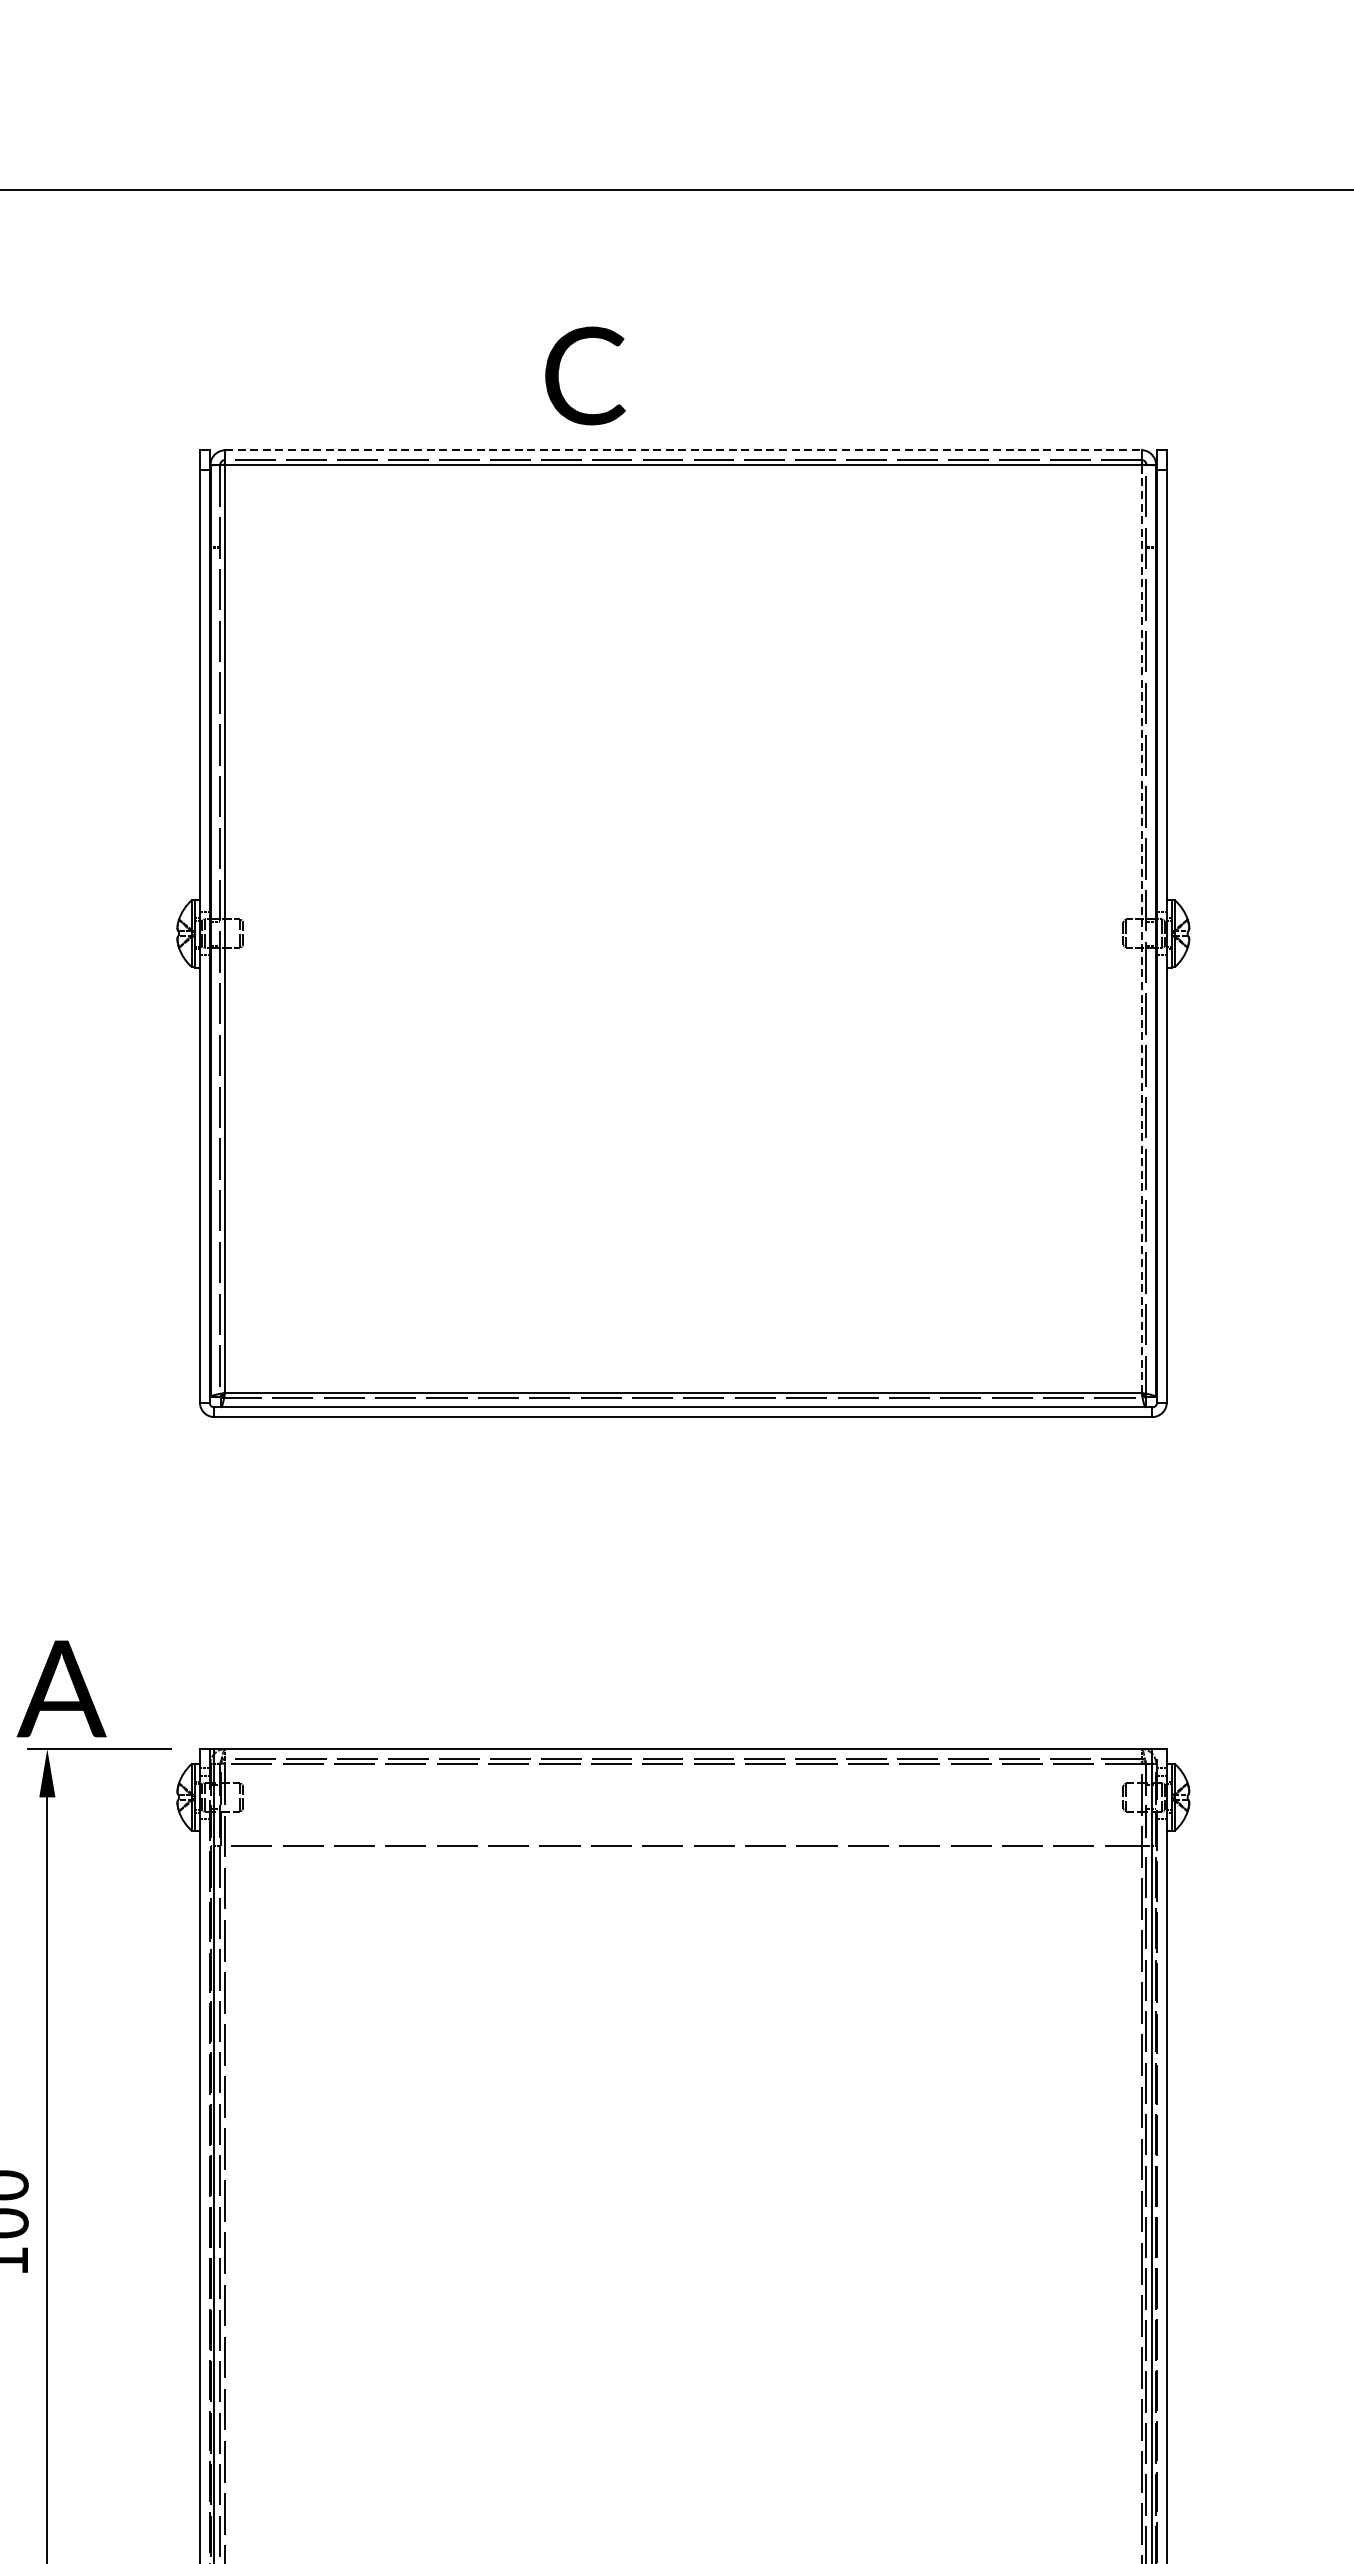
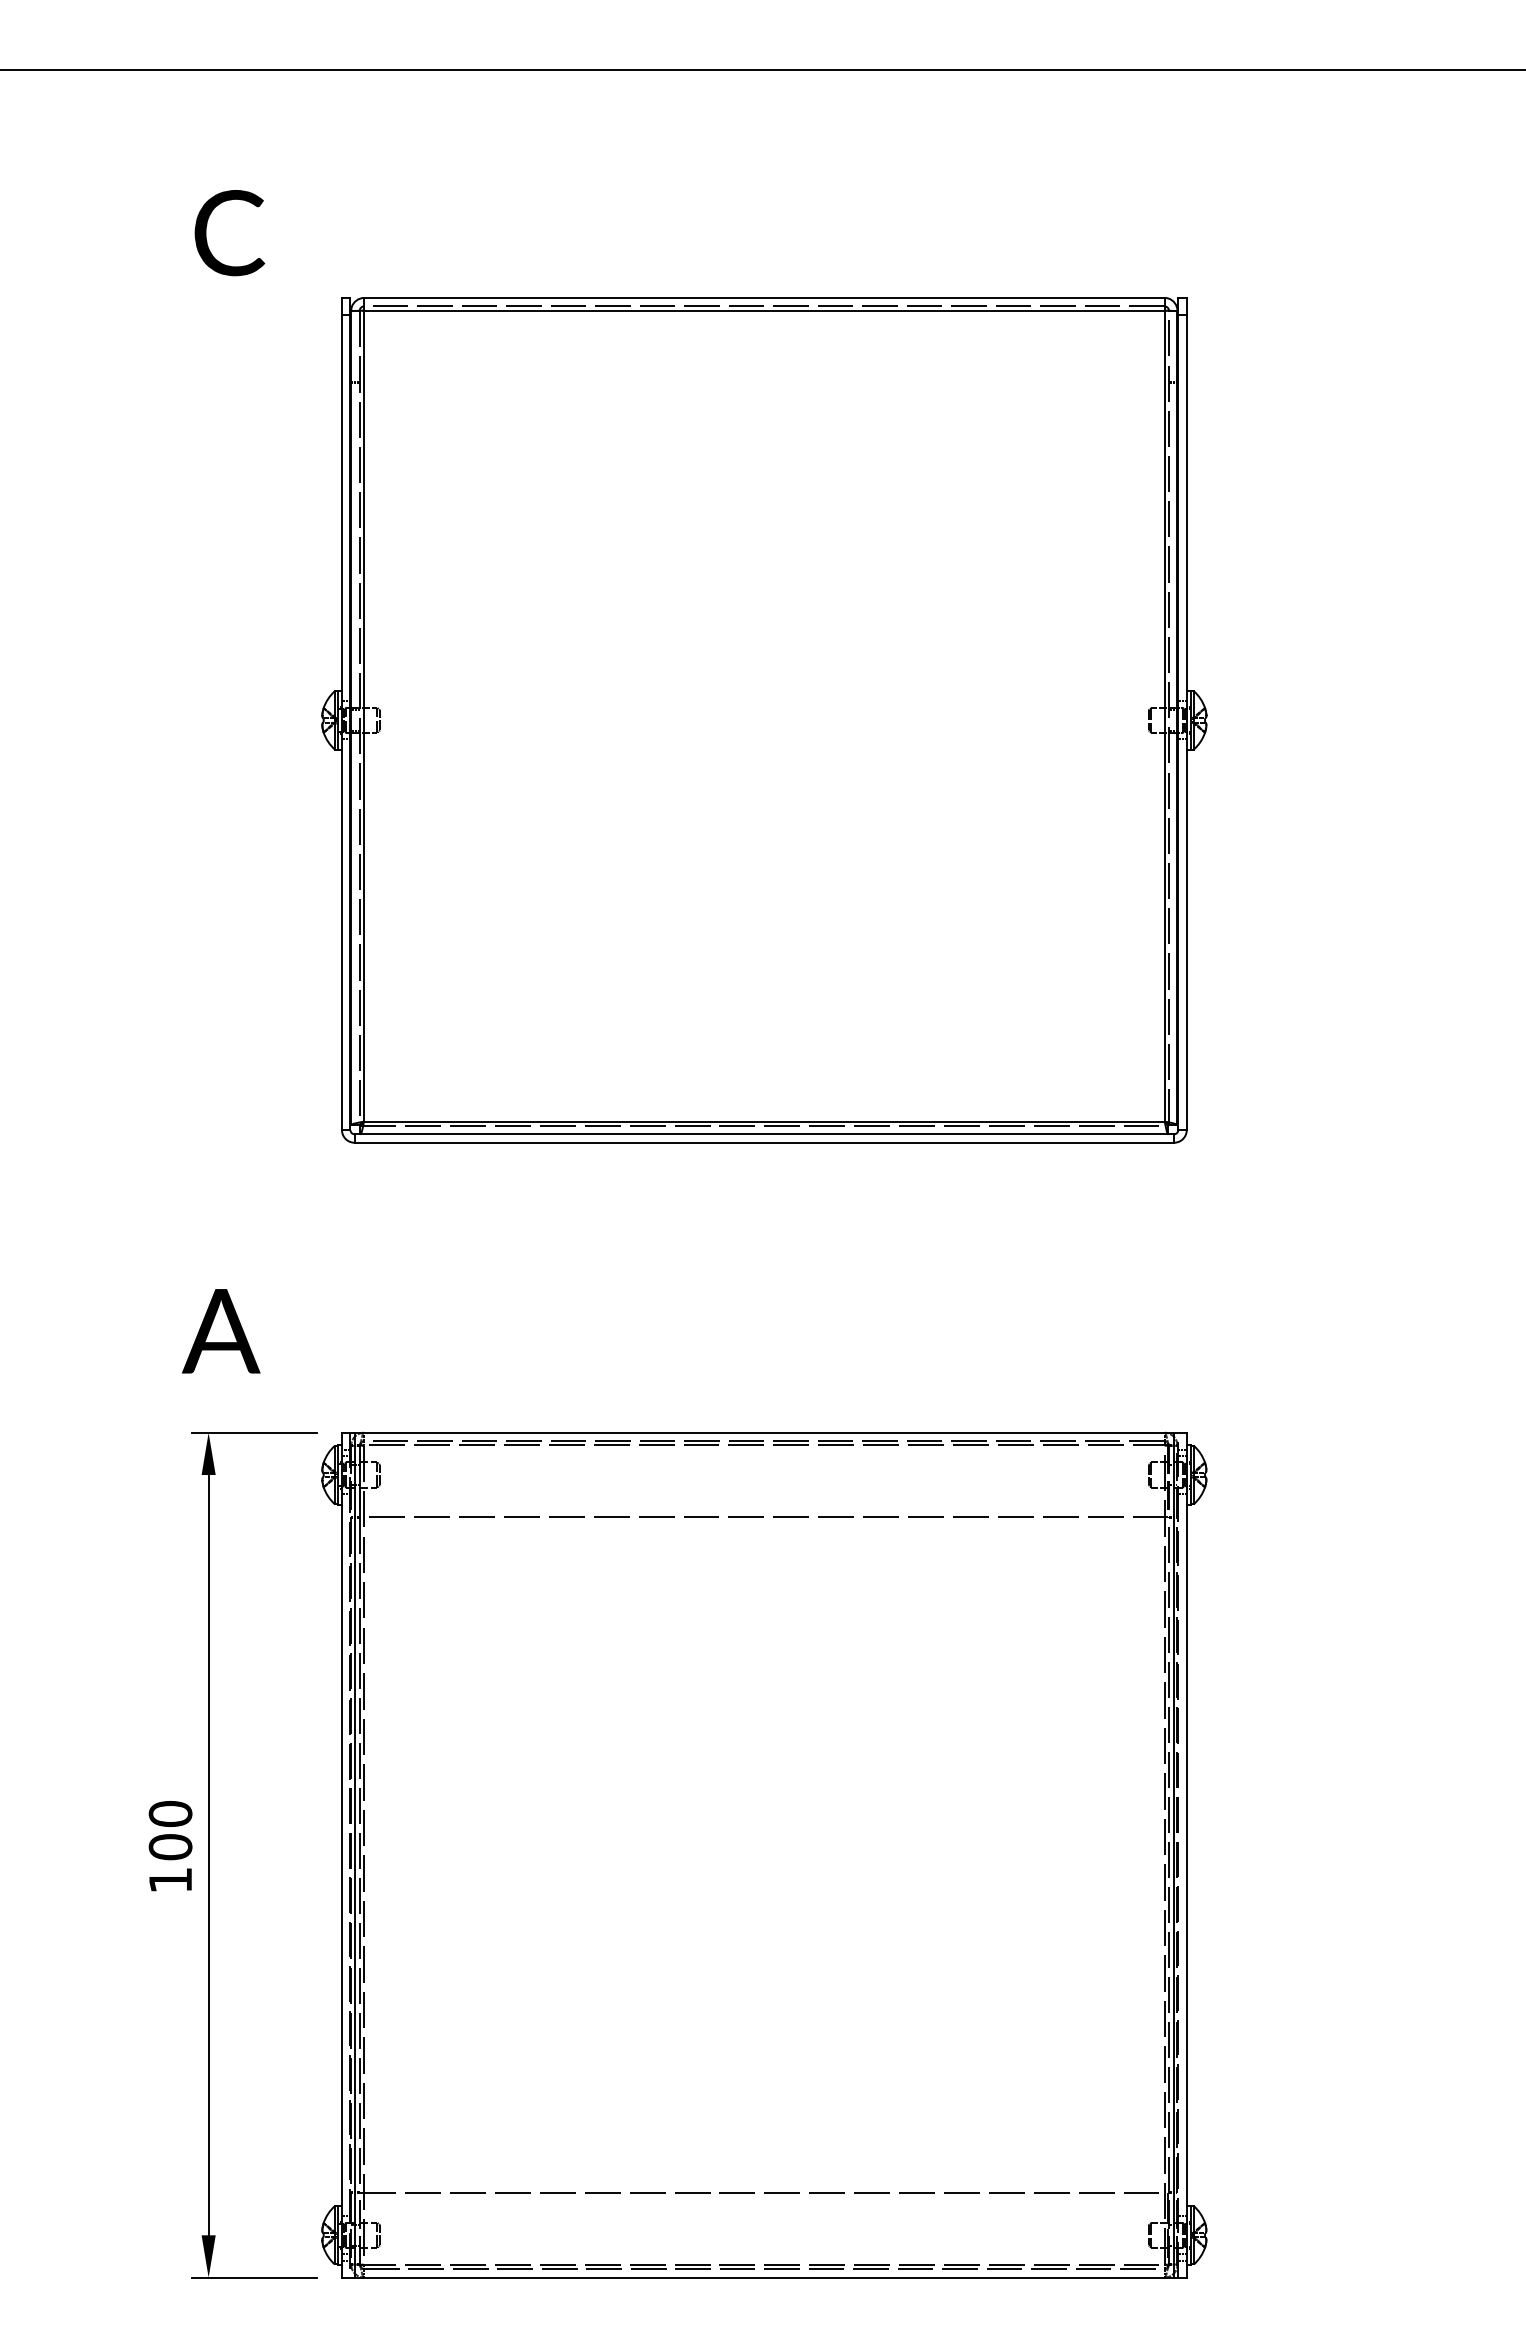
text: (585, 376) -> (229, 233), moved
line: (683, 450) -> (764, 298), dashed -> solid
line: (1141, 928) -> (1164, 715), dashed -> solid
text: (62, 1689) -> (221, 1331), moved

